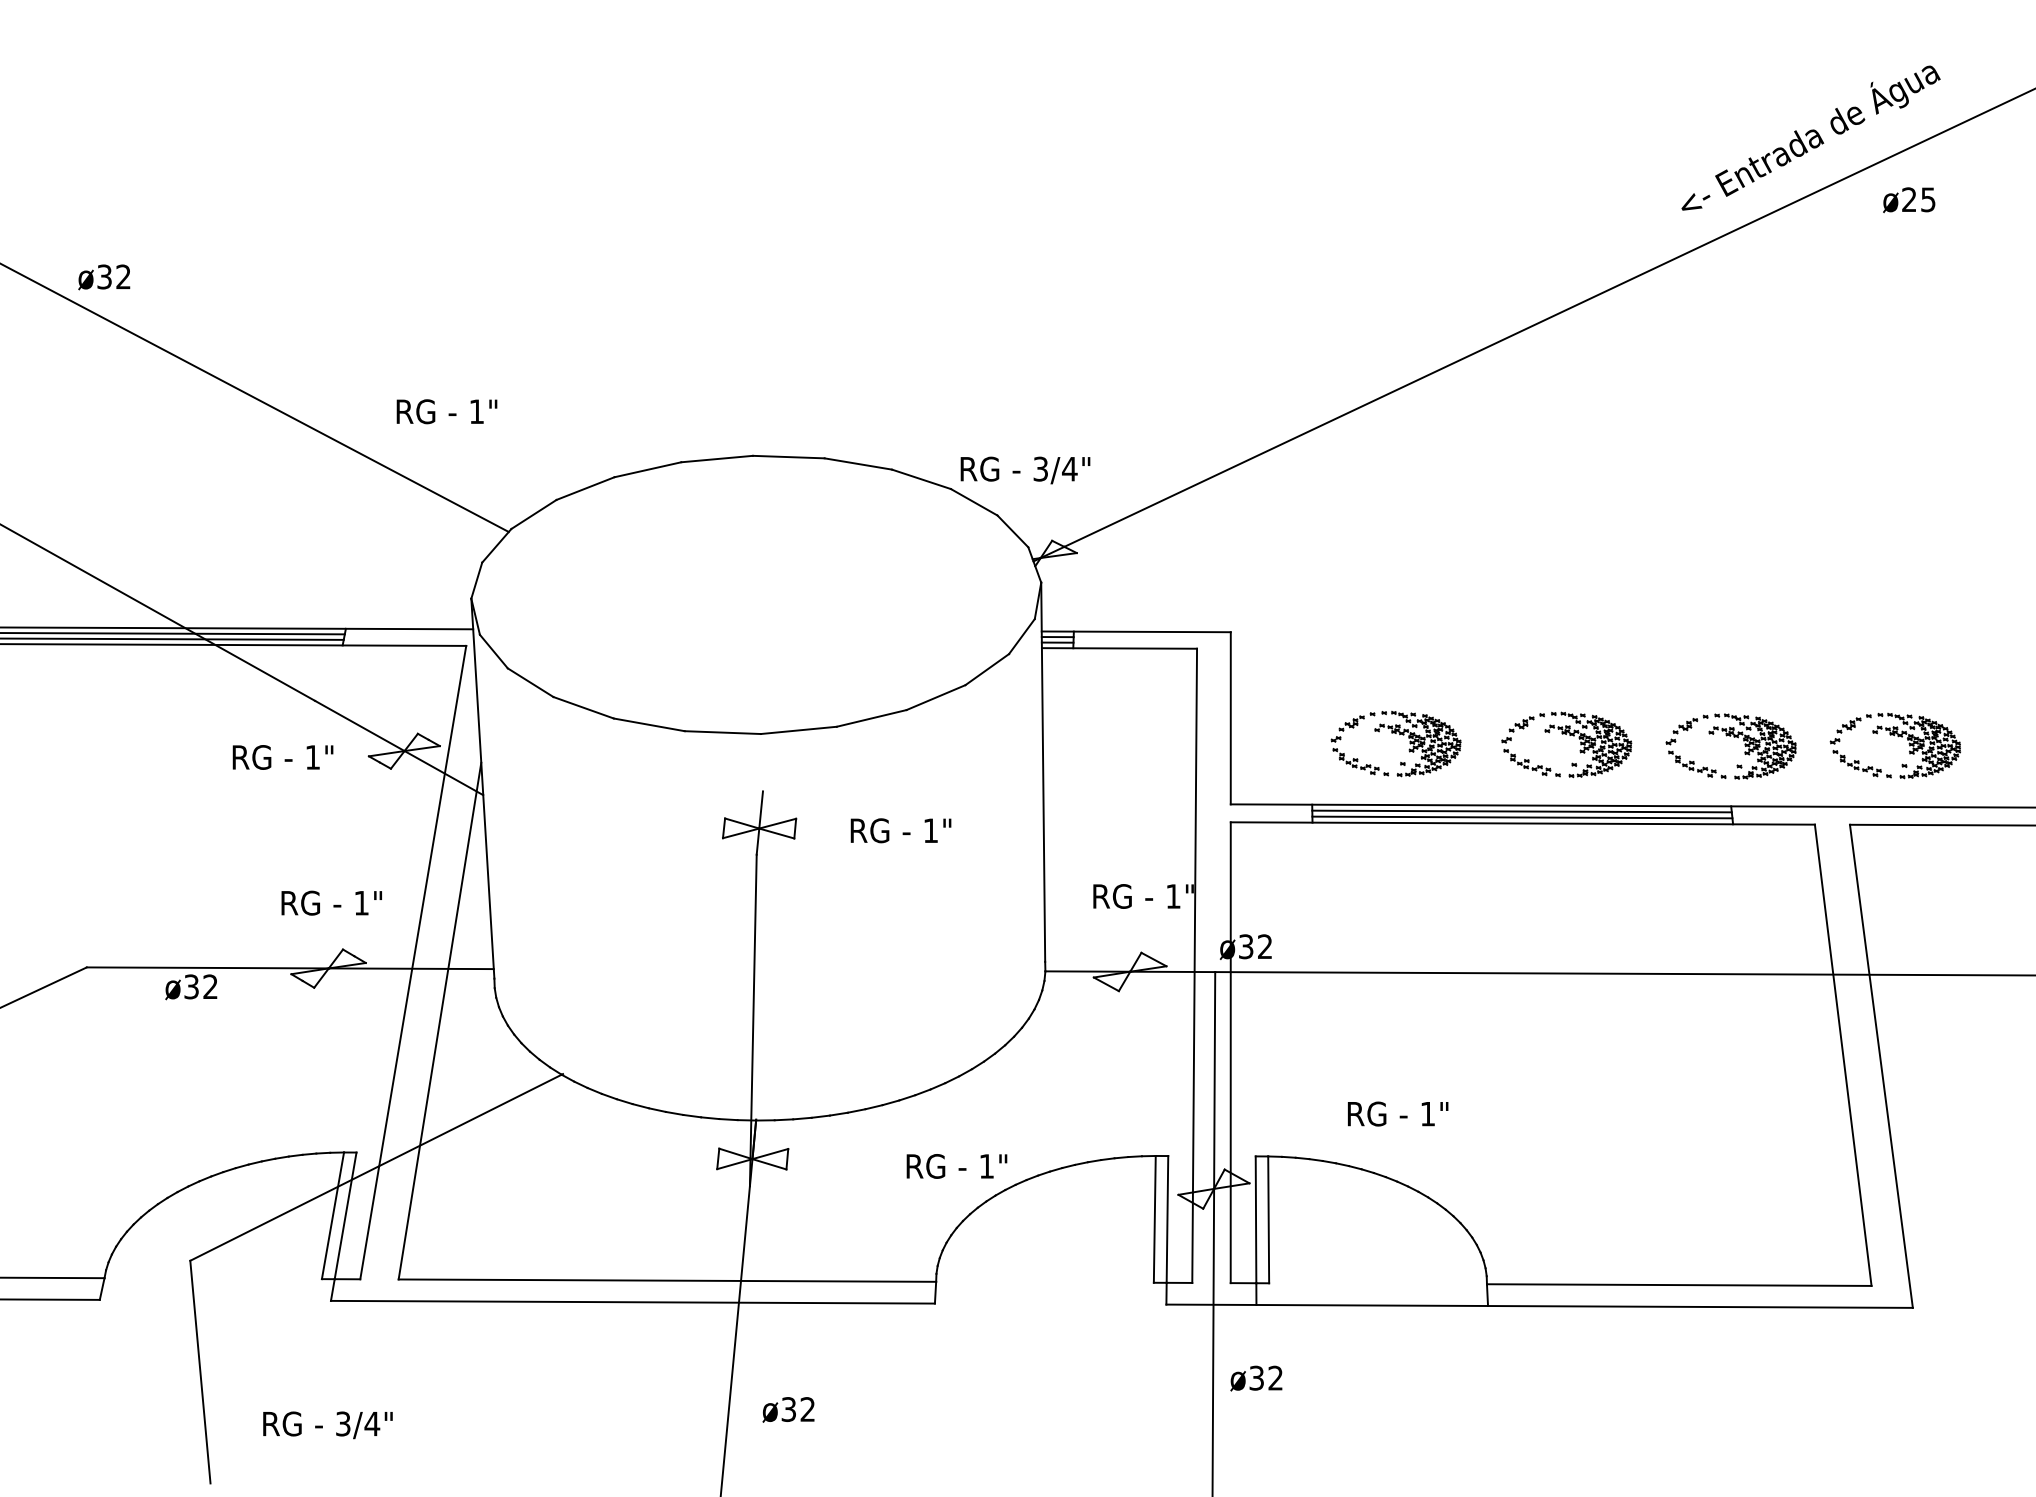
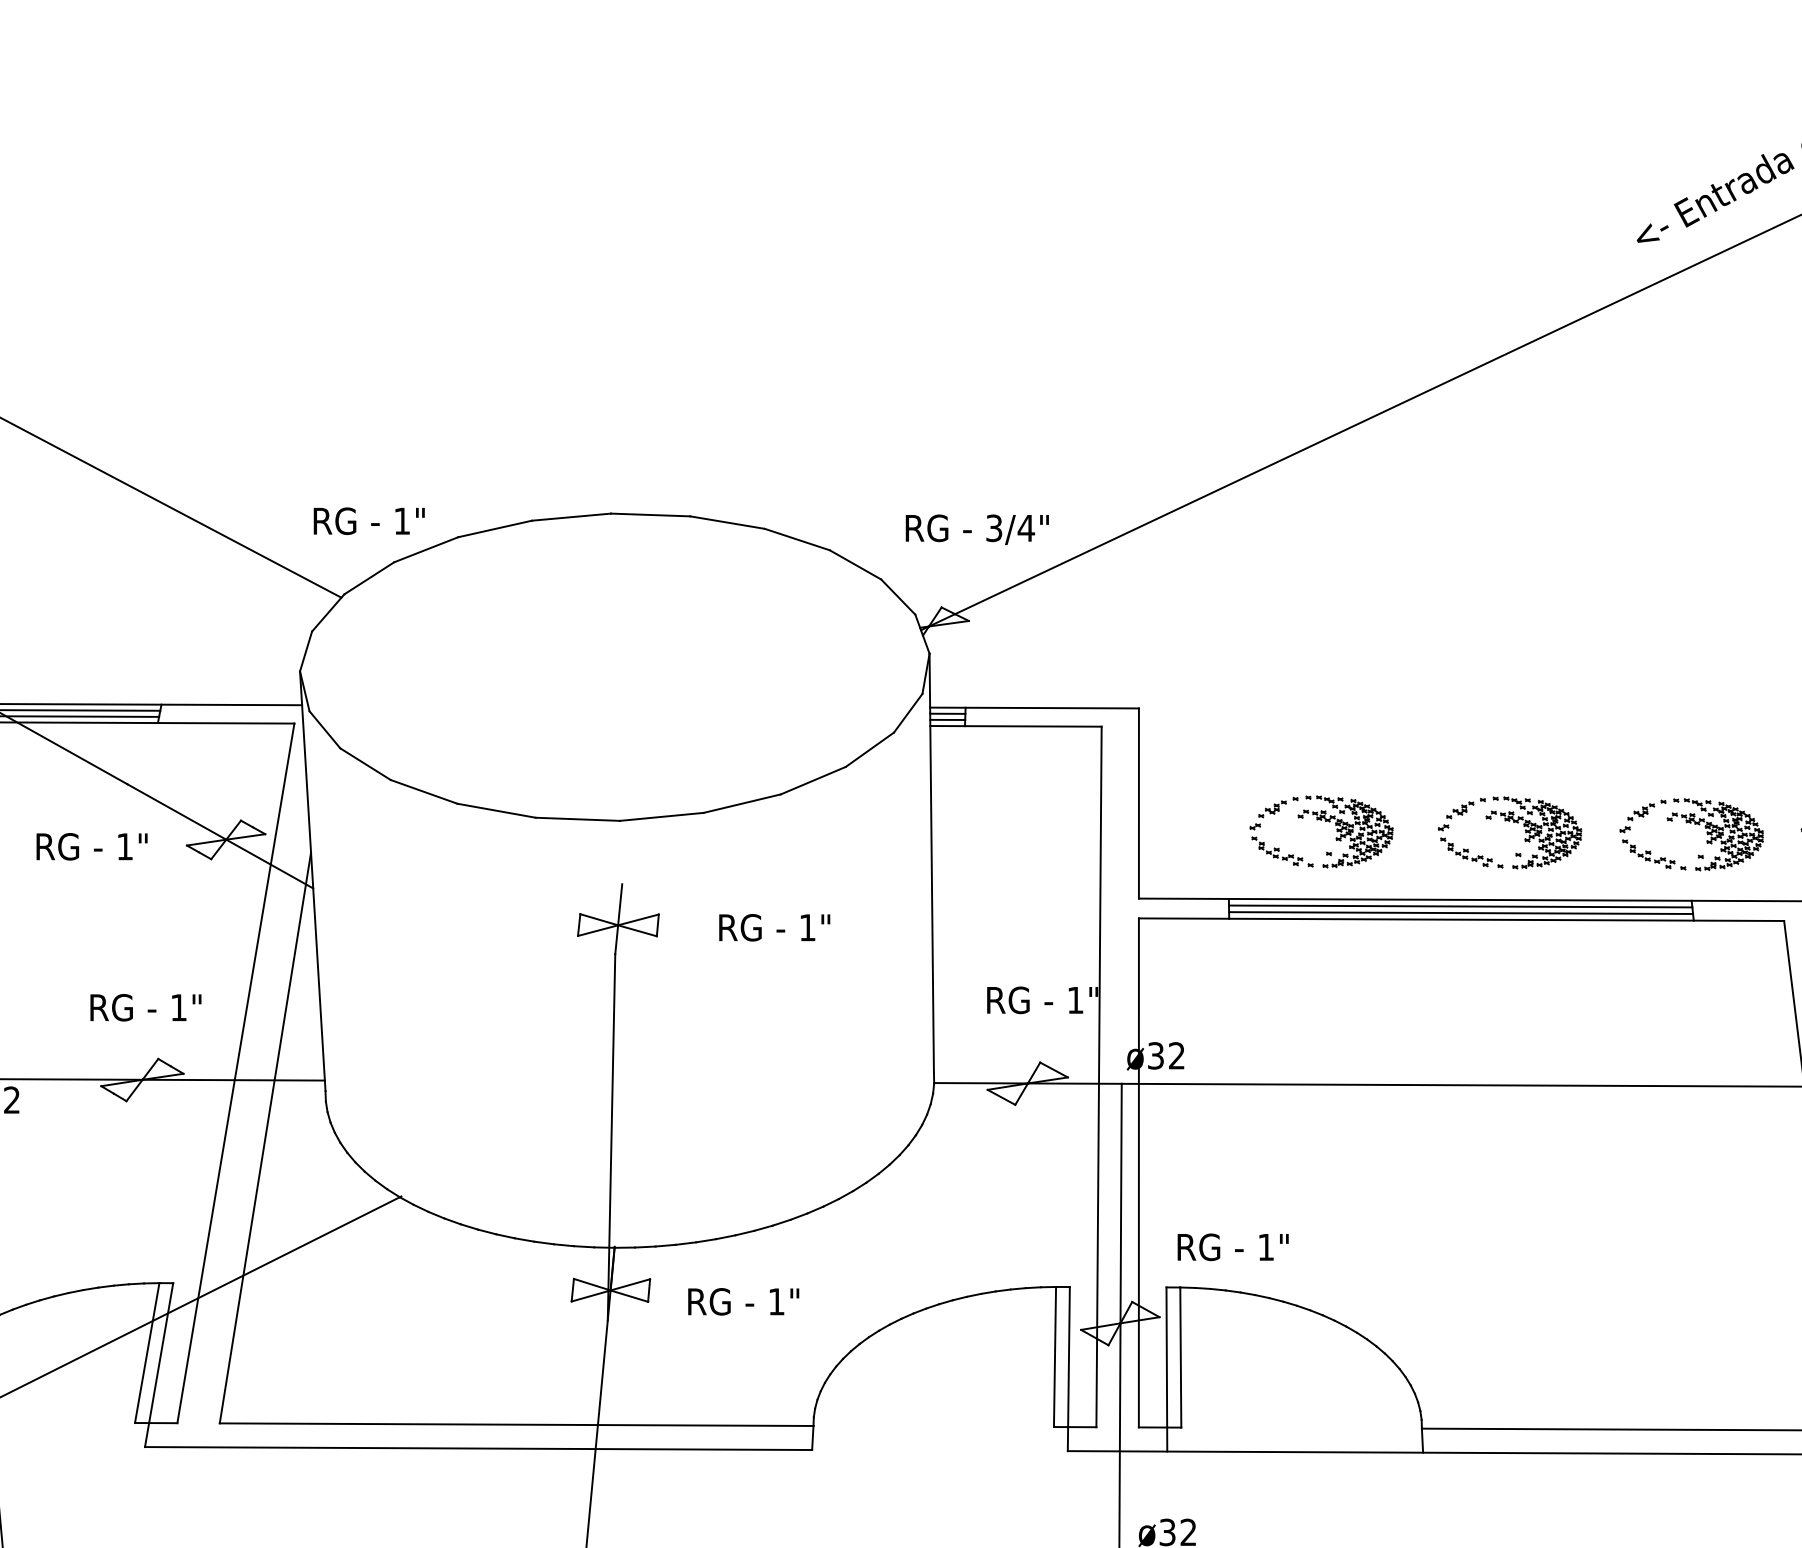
text: (446, 411) -> (368, 520), moved
text: (1025, 470) -> (977, 529), moved
text: (1398, 1113) -> (1233, 1246), moved
text: (956, 1166) -> (743, 1301), moved

